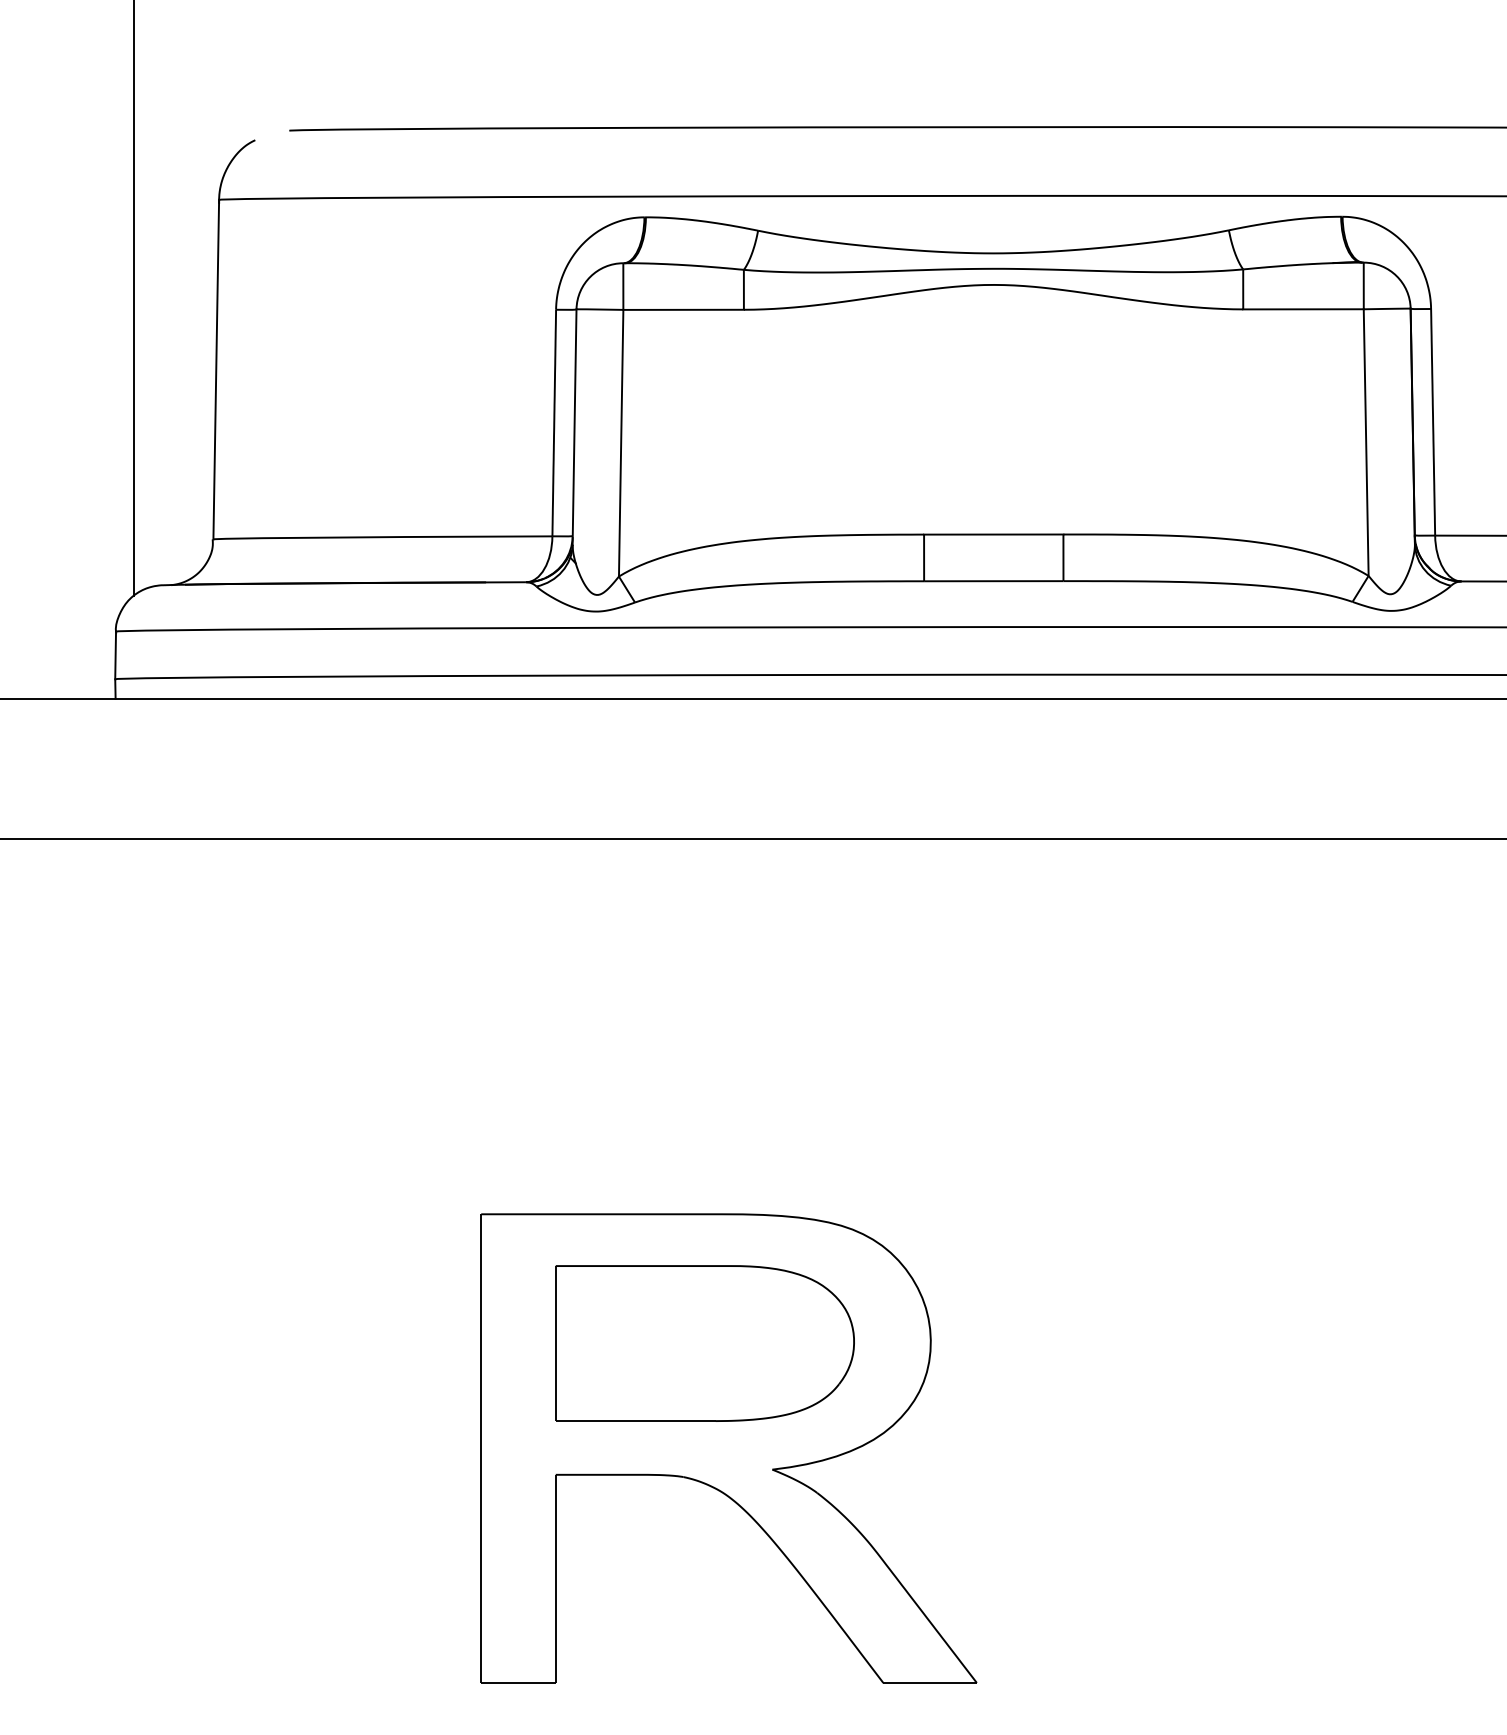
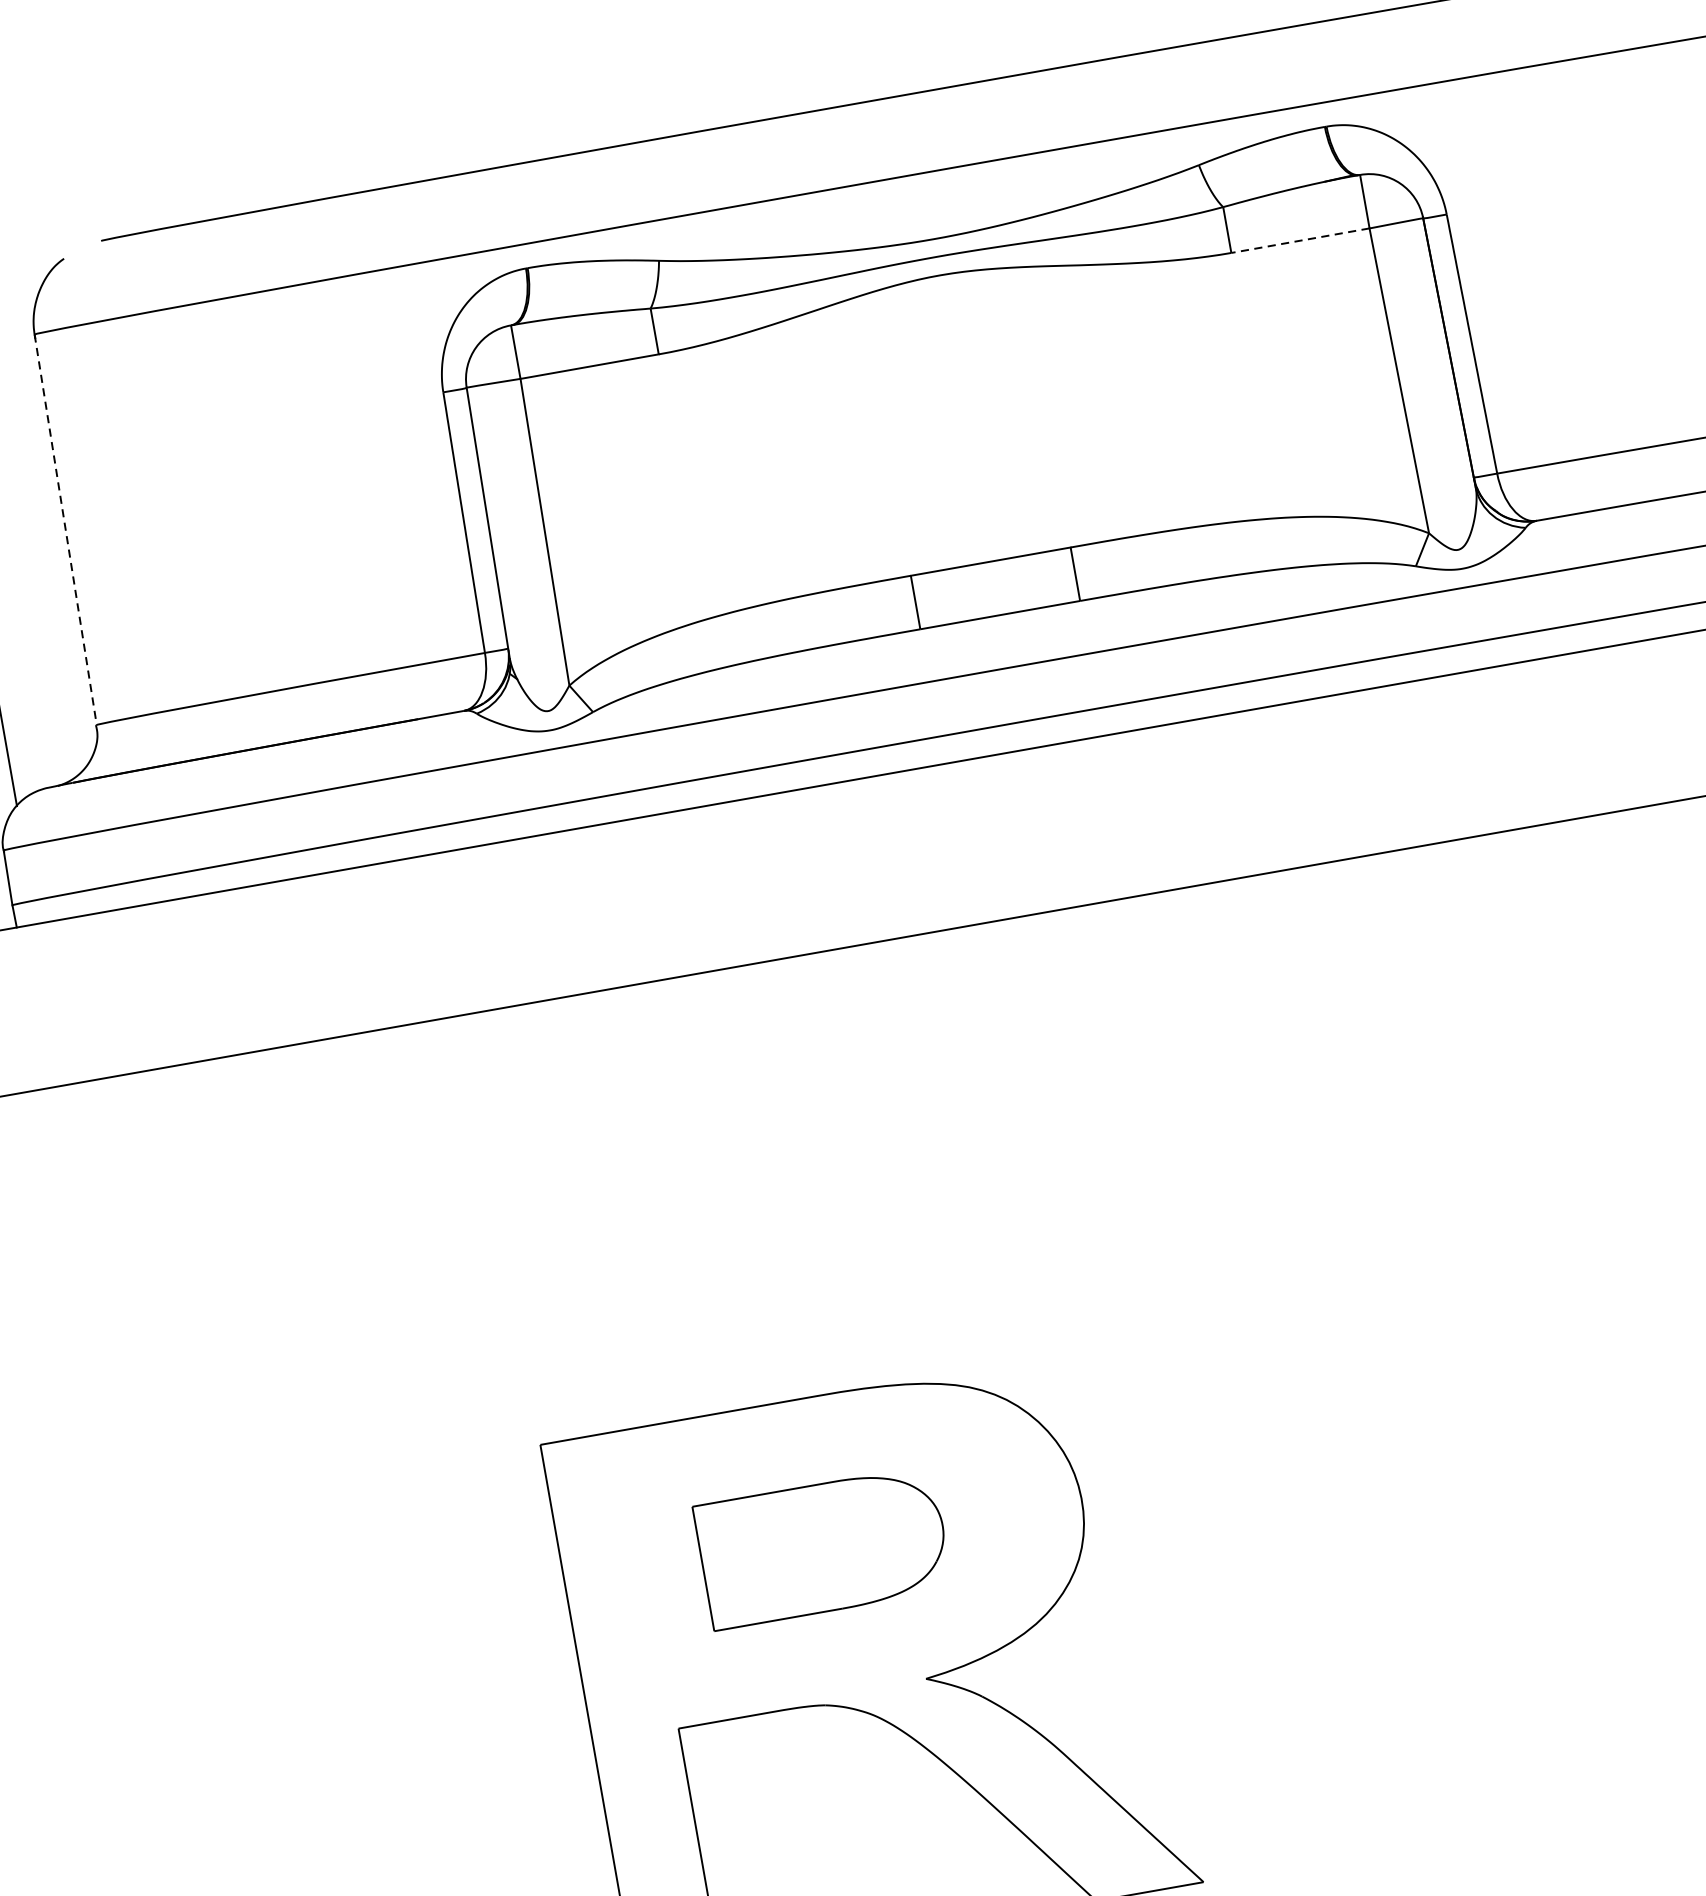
line: (1302, 309) -> (1299, 241), solid -> dashed
line: (216, 369) -> (65, 529), solid -> dashed
part: (704, 1343) -> (822, 1547), size x0.7

